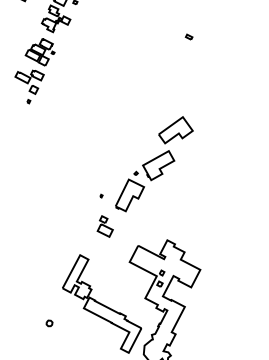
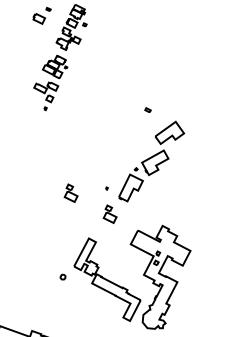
part: (188, 36) -> (147, 109), moved
part: (58, 200) -> (70, 192), added
part: (48, 322) -> (62, 276), moved

